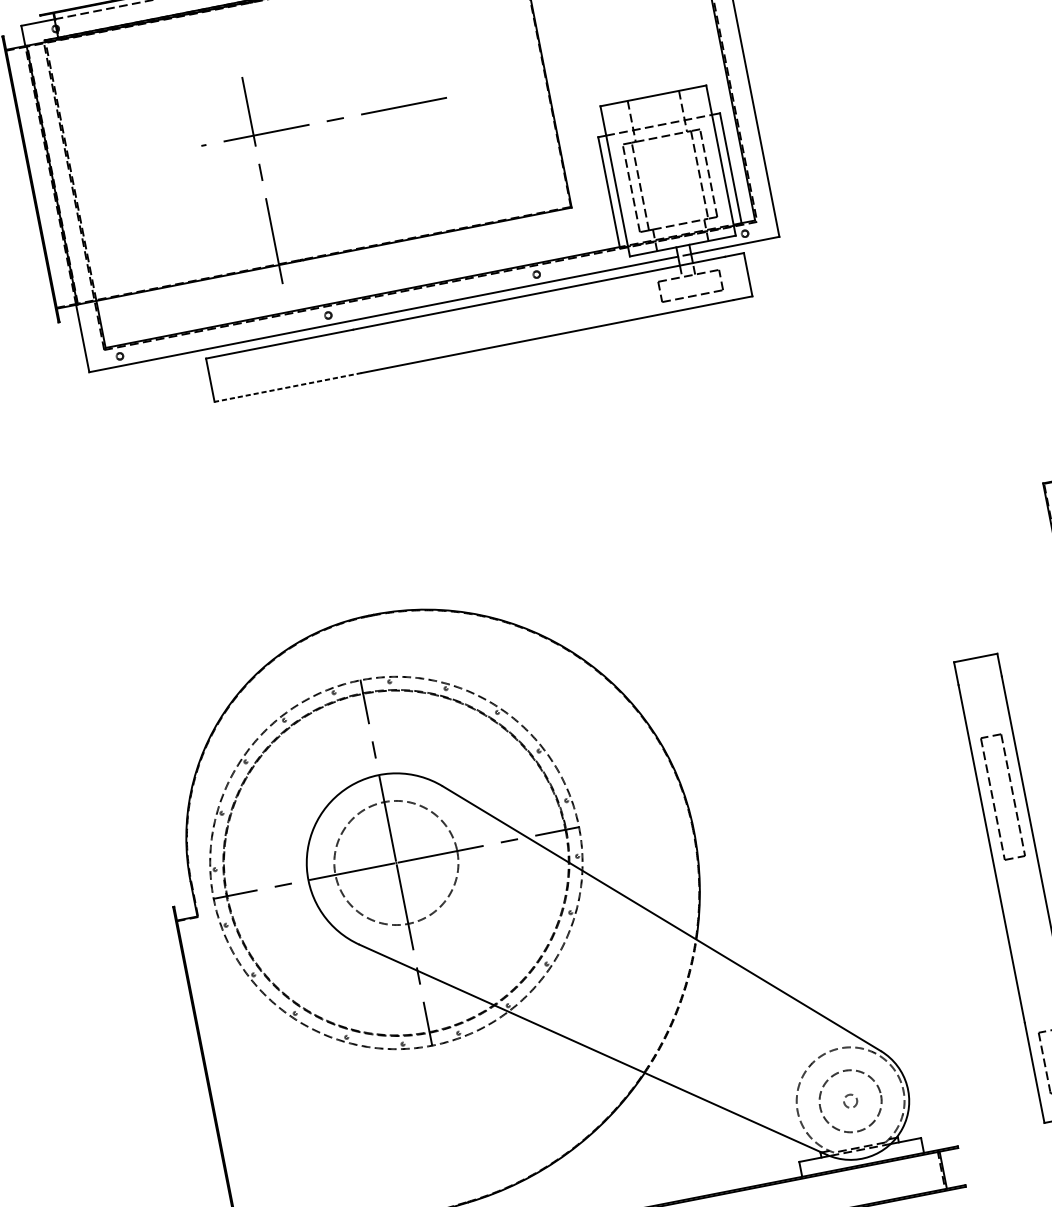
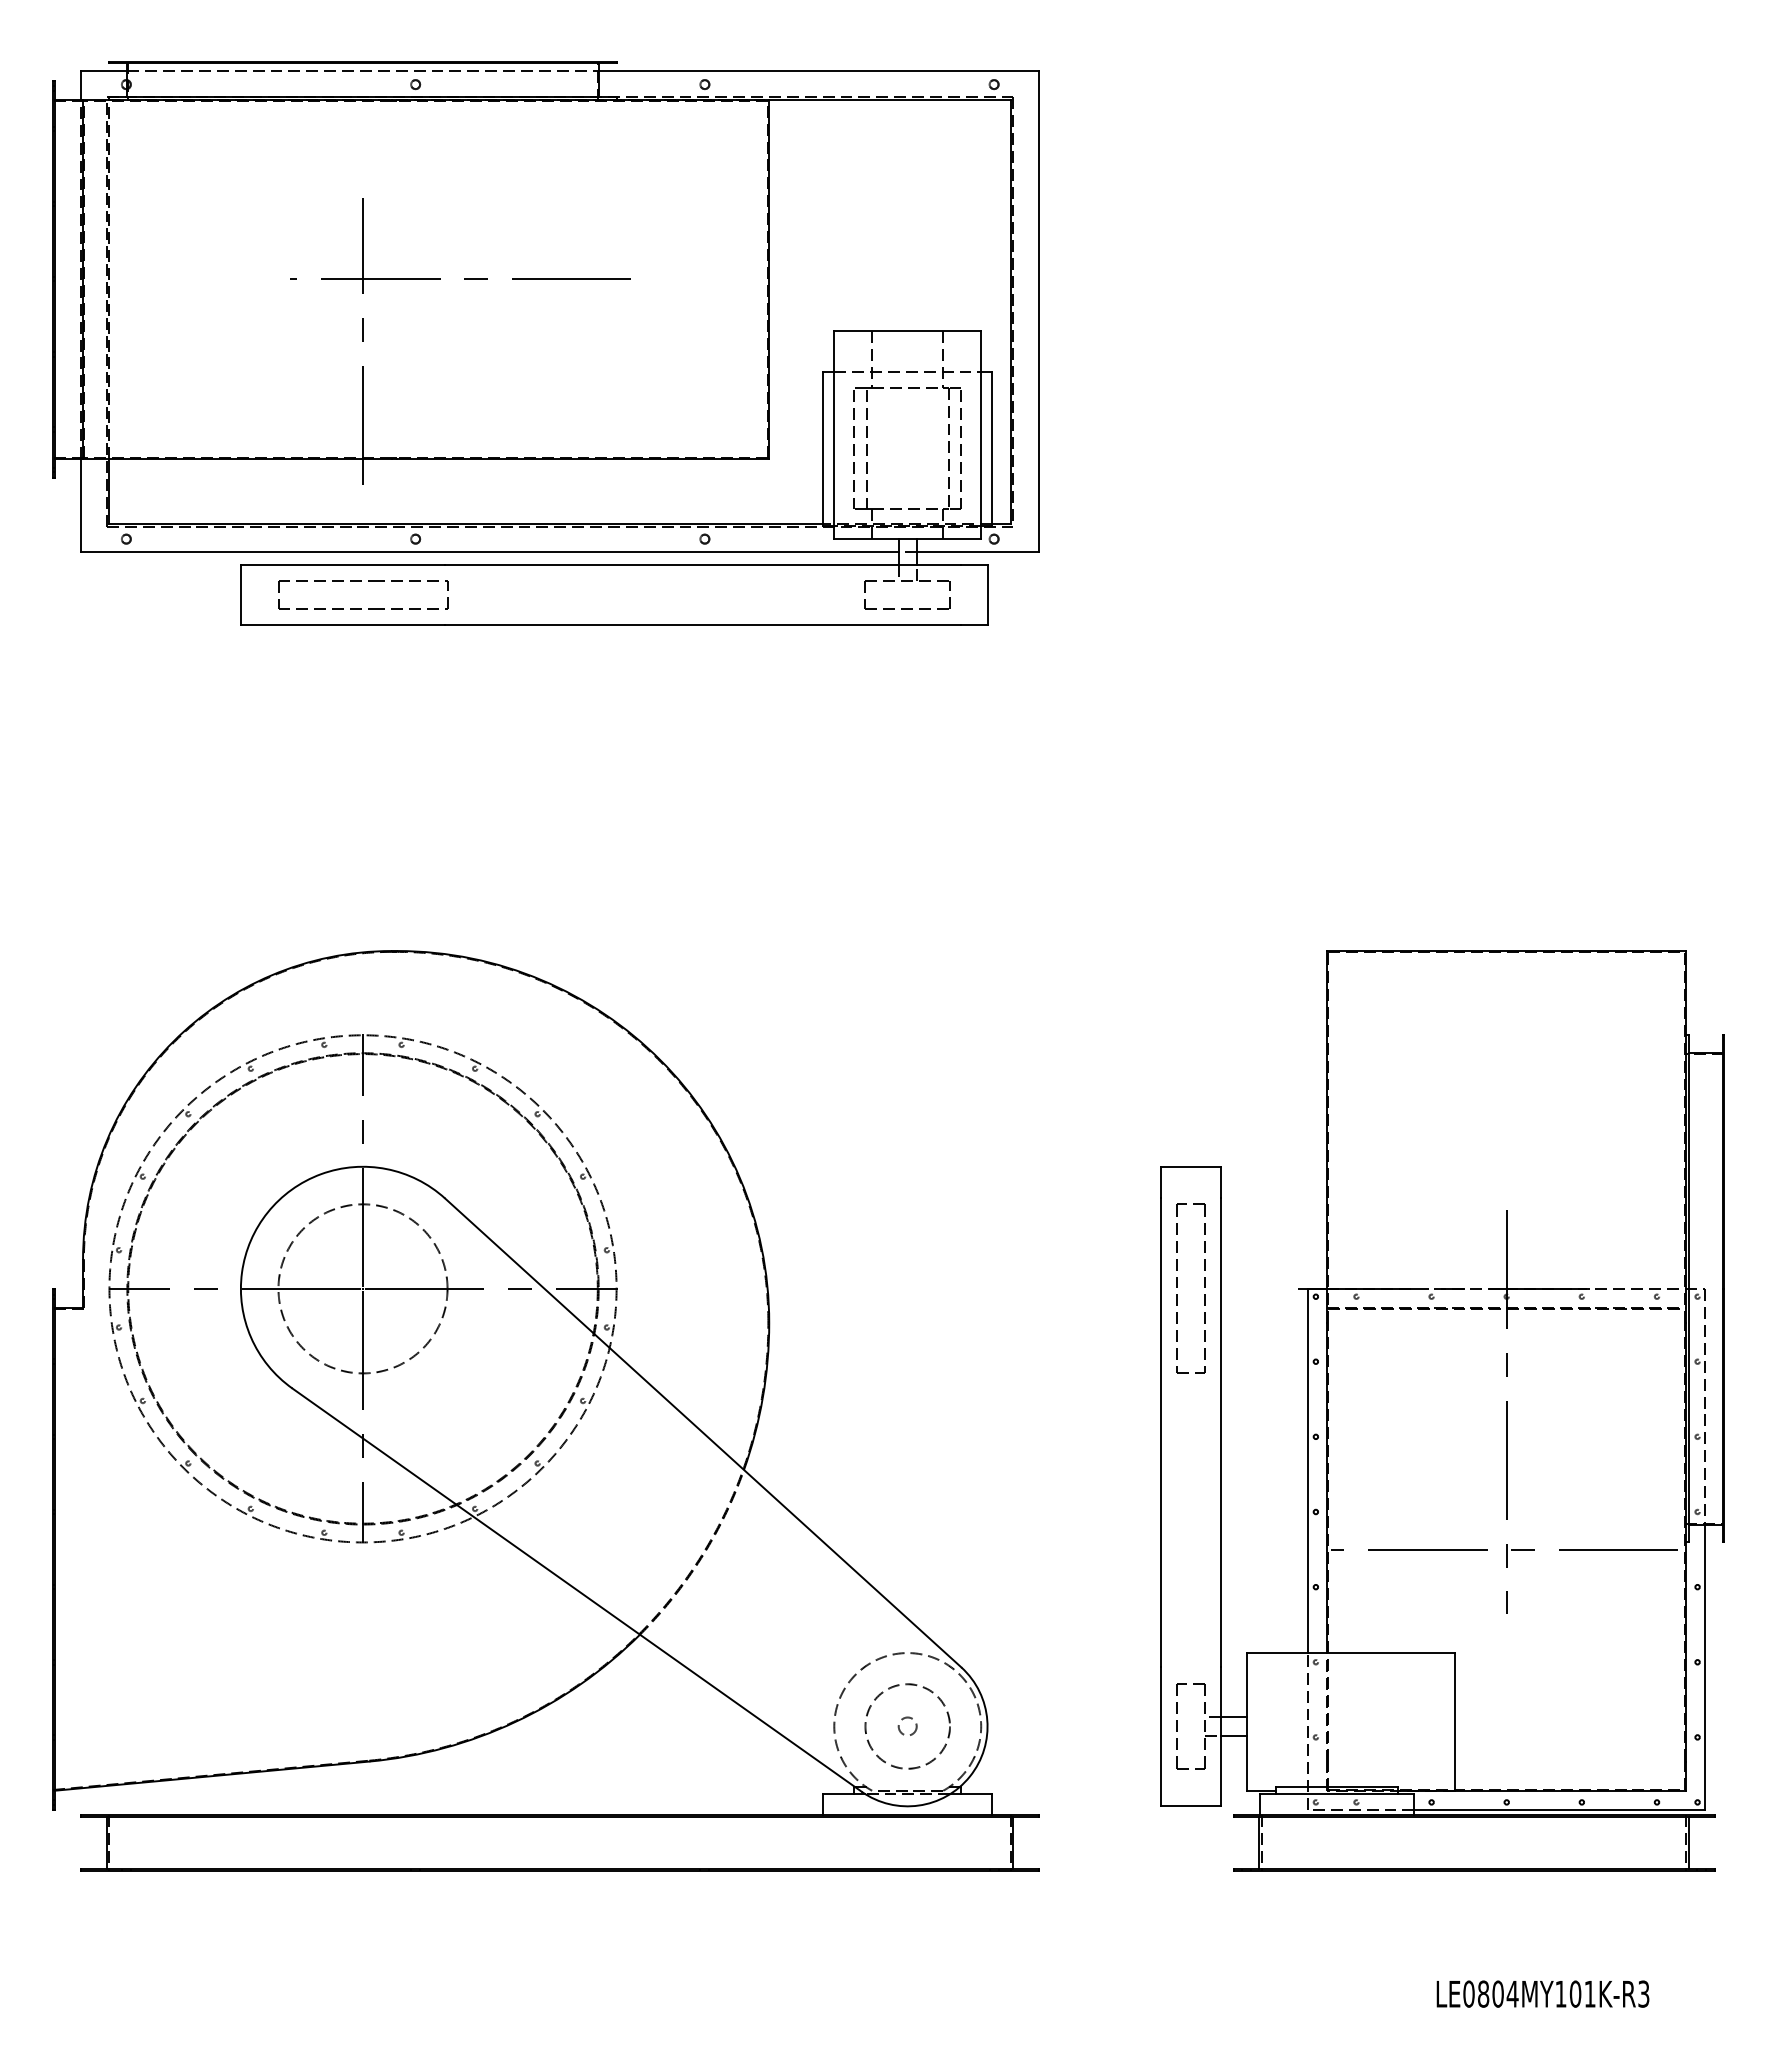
part: (295, 353) -> (361, 581), added
line: (287, 387) -> (342, 624), dashed -> solid
part: (992, 798) -> (1177, 1287), moved

